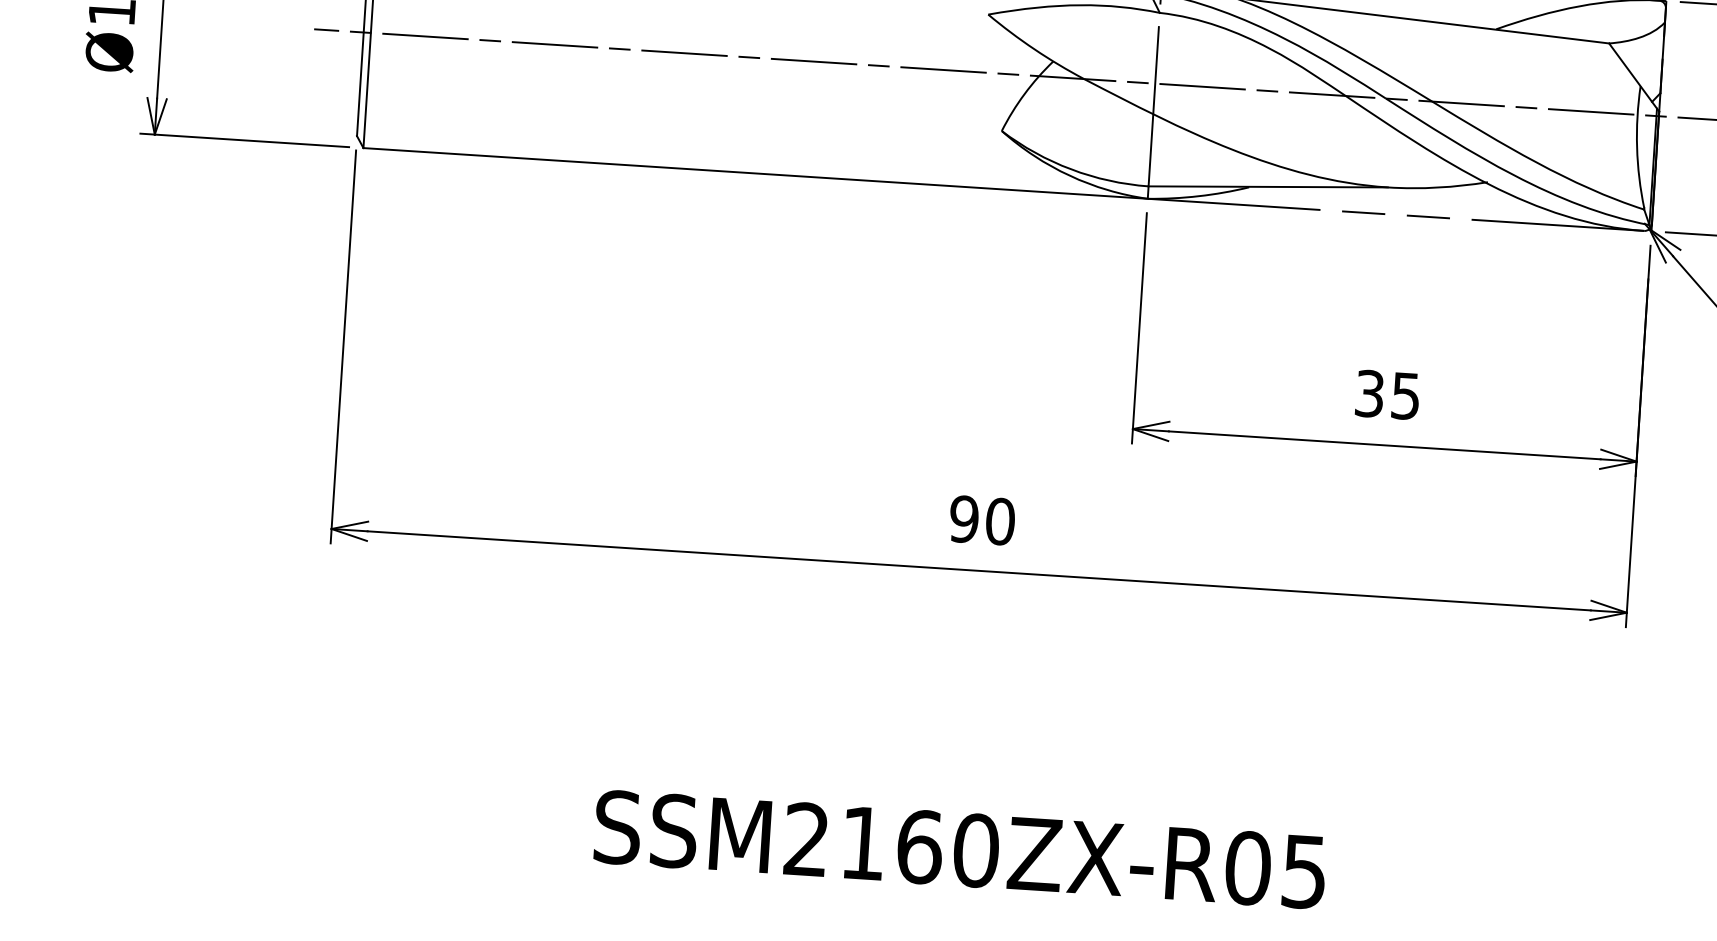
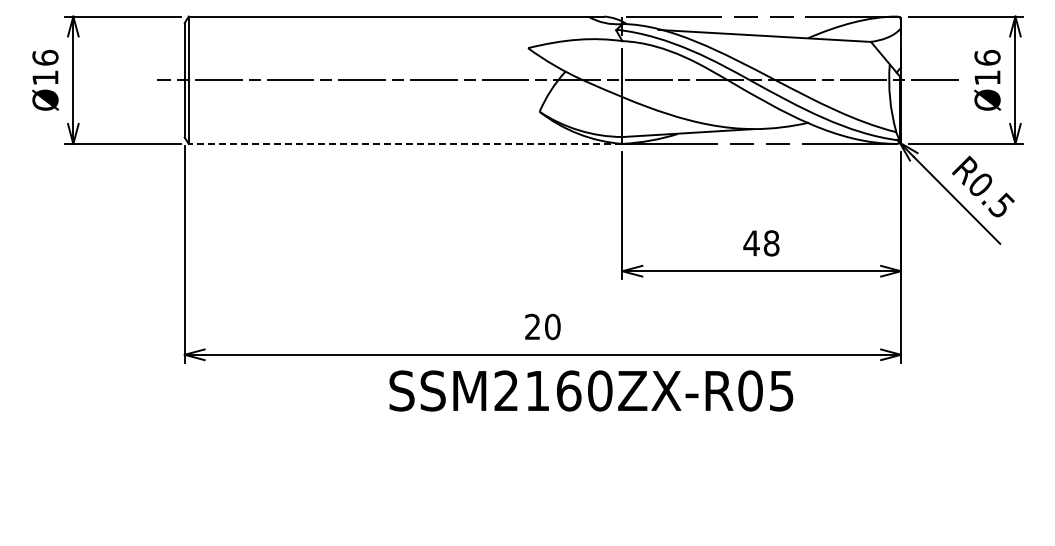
line: (755, 172) -> (405, 143), solid -> dashed
text: (1387, 395) -> (761, 243), 35 -> 48
text: (963, 518) -> (532, 326), 90 -> 20
text: (960, 848) -> (591, 390), moved

